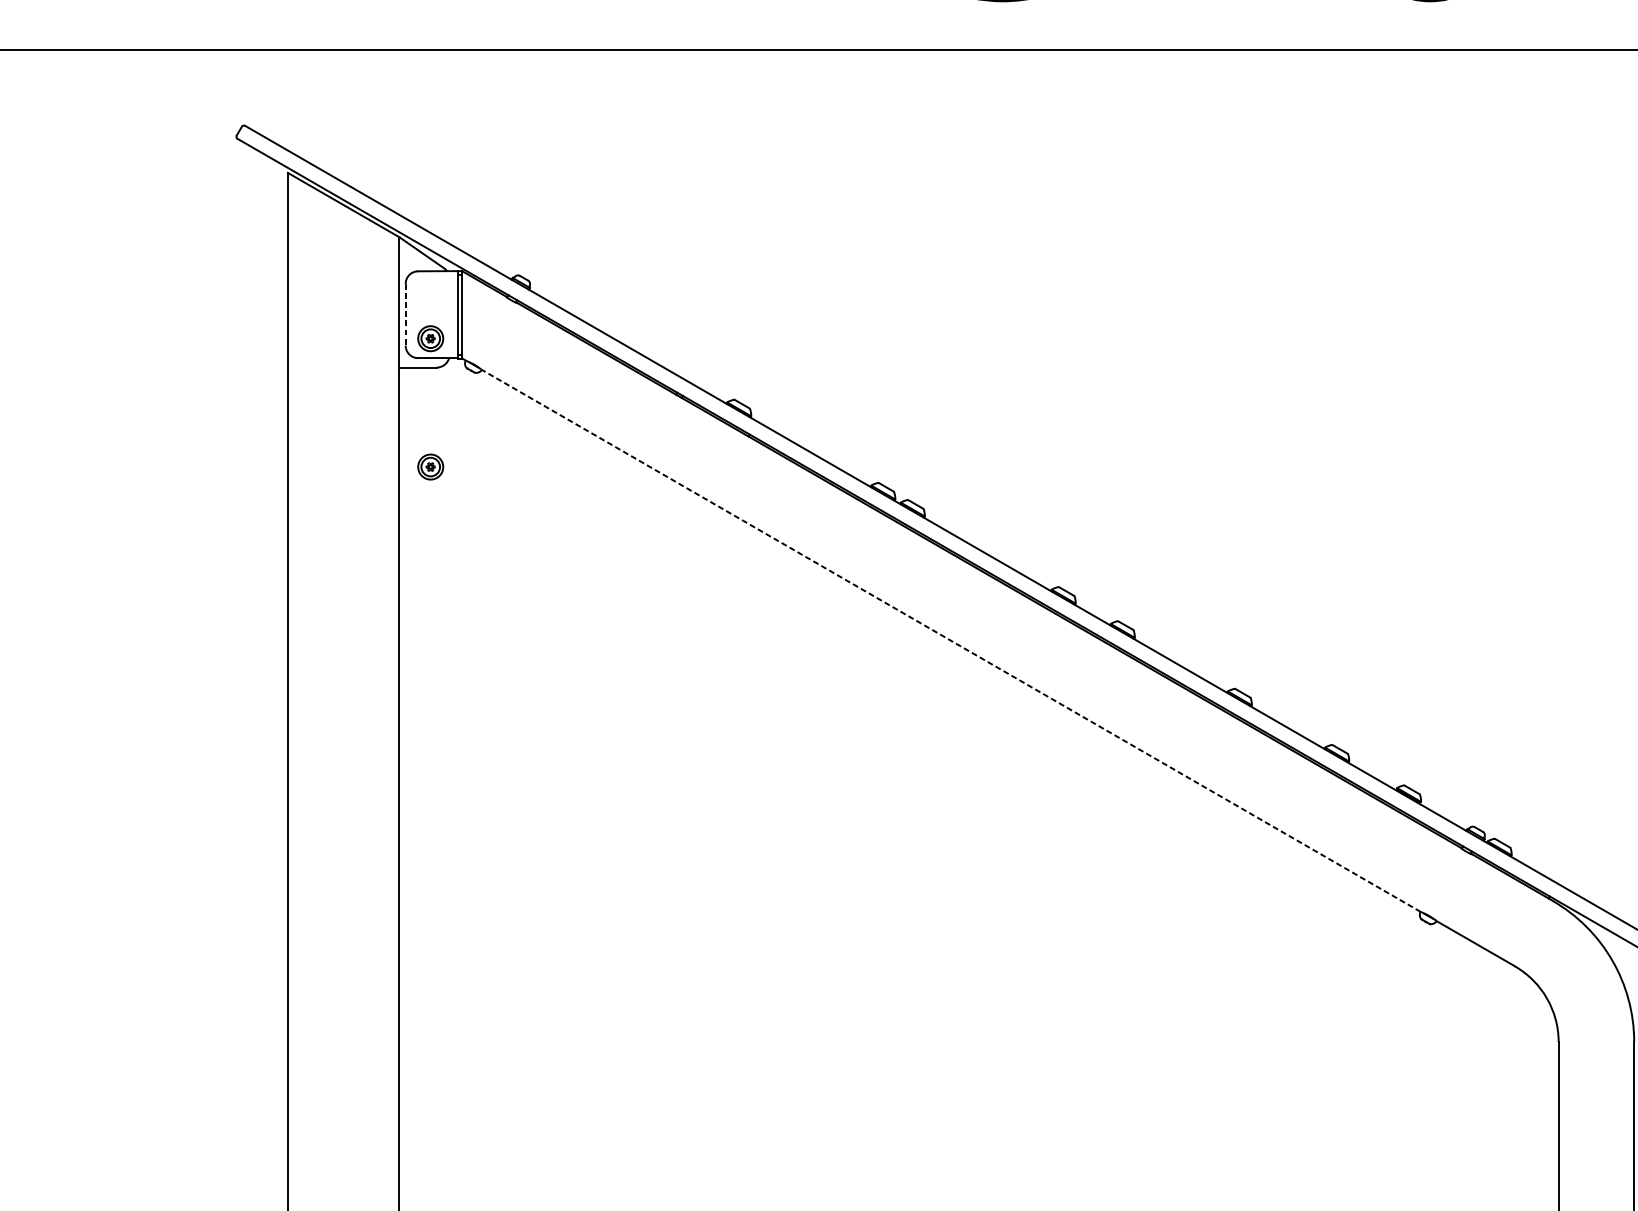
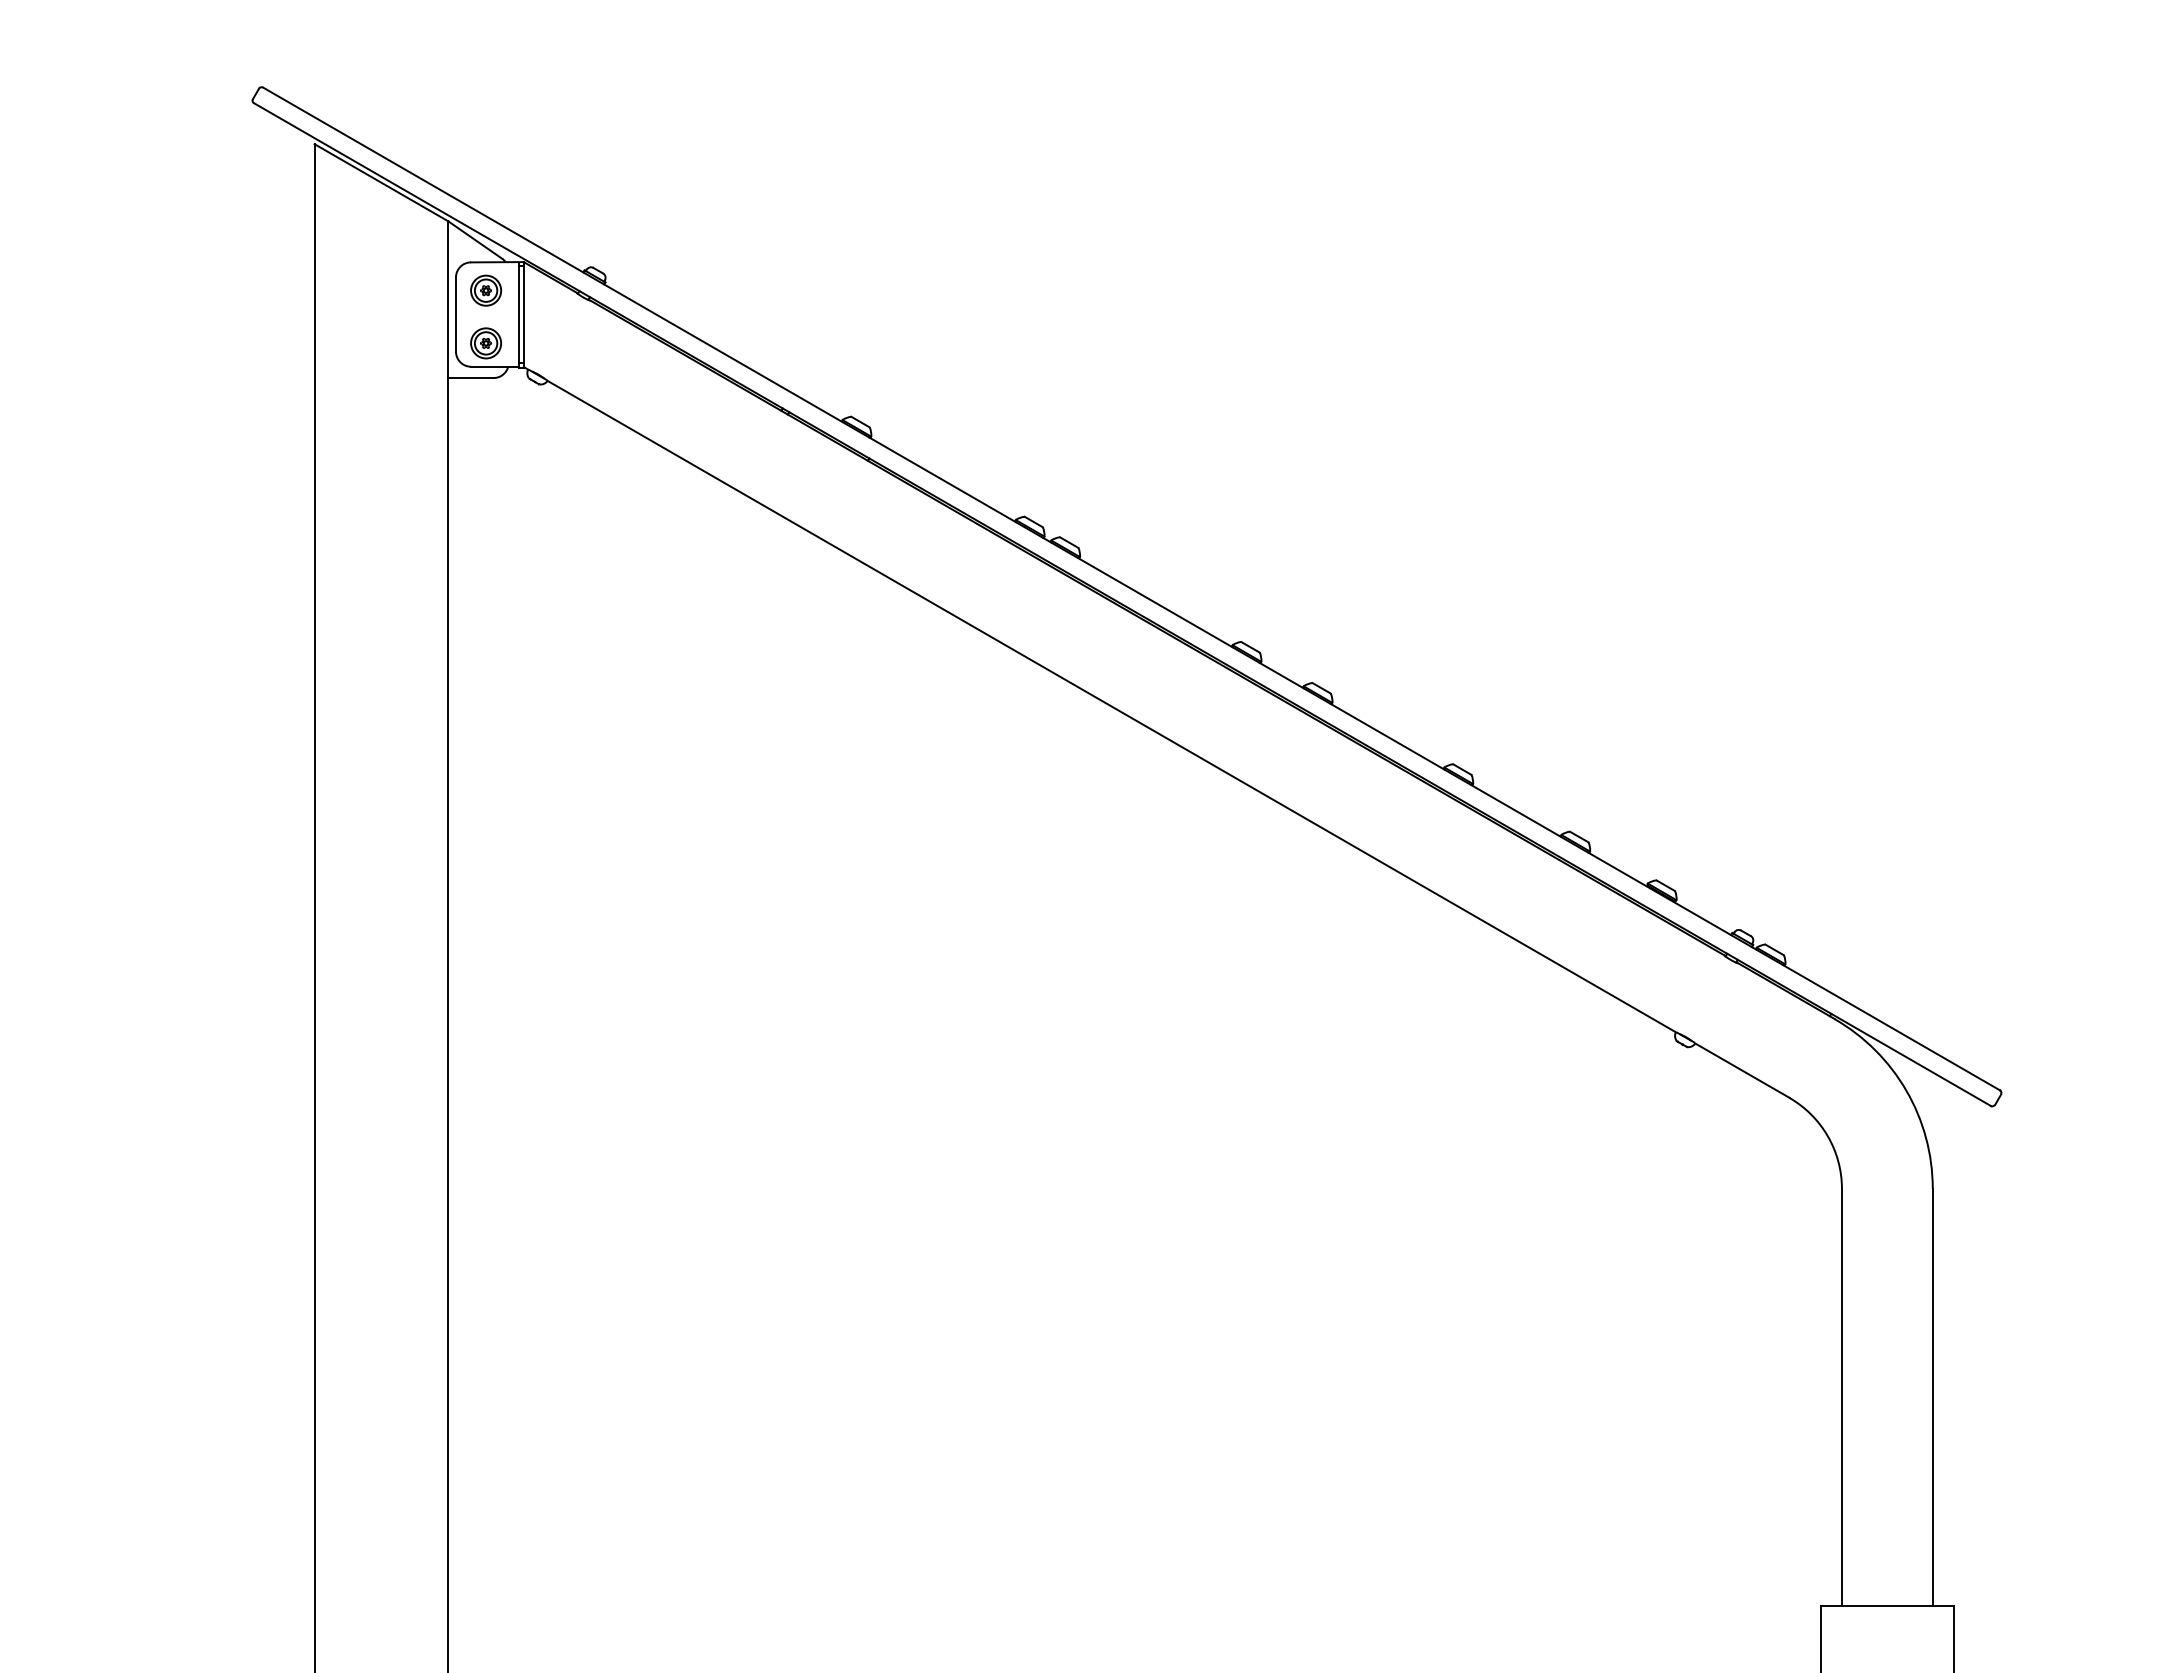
line: (405, 315) -> (455, 315), dashed -> solid
part: (431, 466) -> (486, 290), moved
line: (950, 640) -> (1111, 706), dashed -> solid

